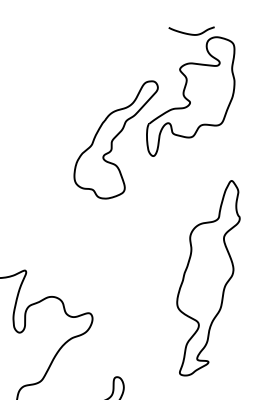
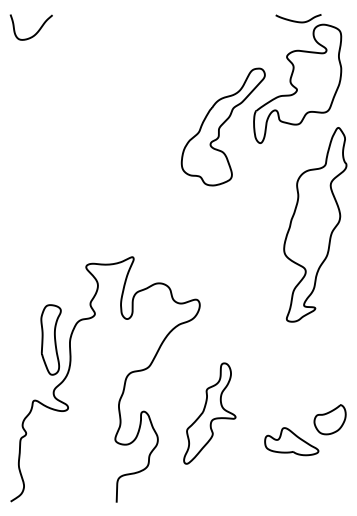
part: (208, 277) -> (315, 224), moved

